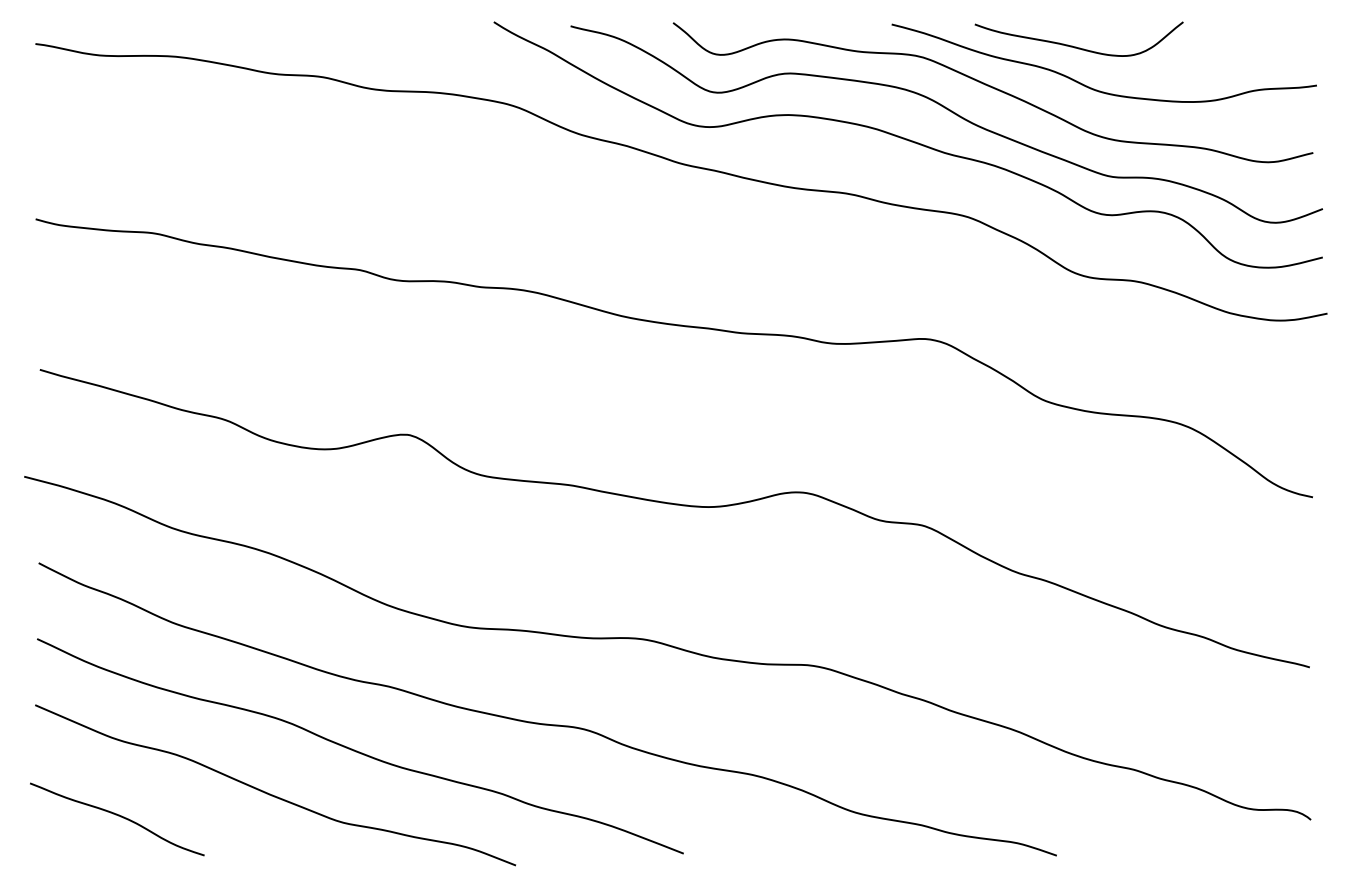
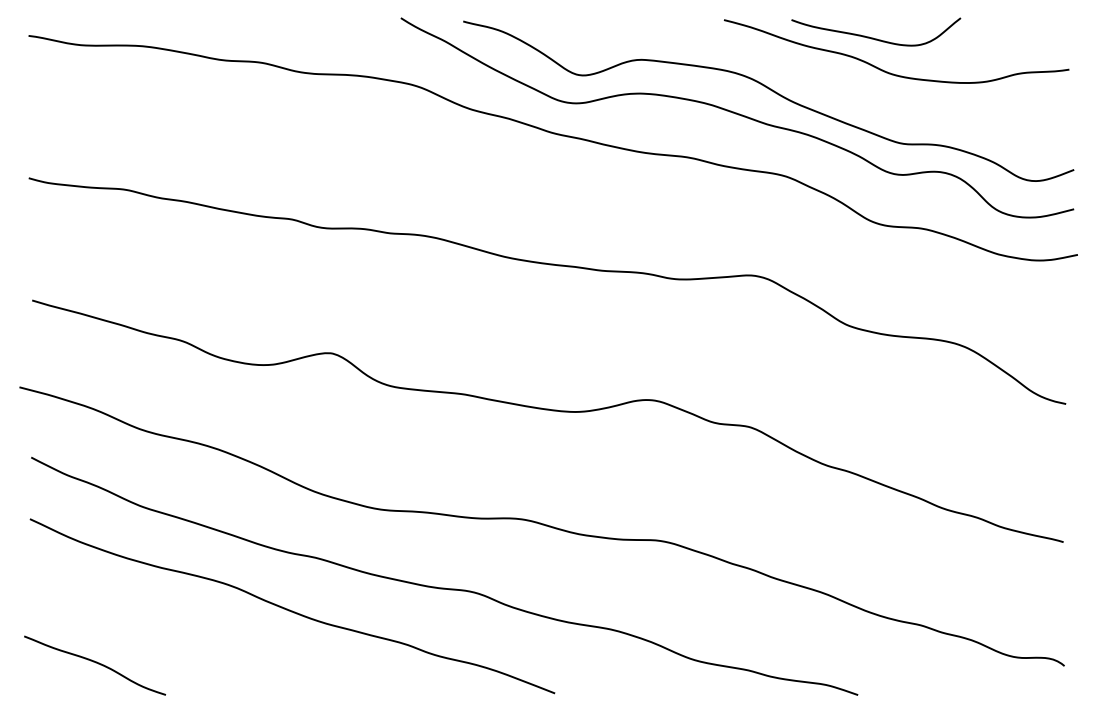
curve: (995, 90) -> (808, 73), removed
curve: (270, 793) -> (219, 644), removed

